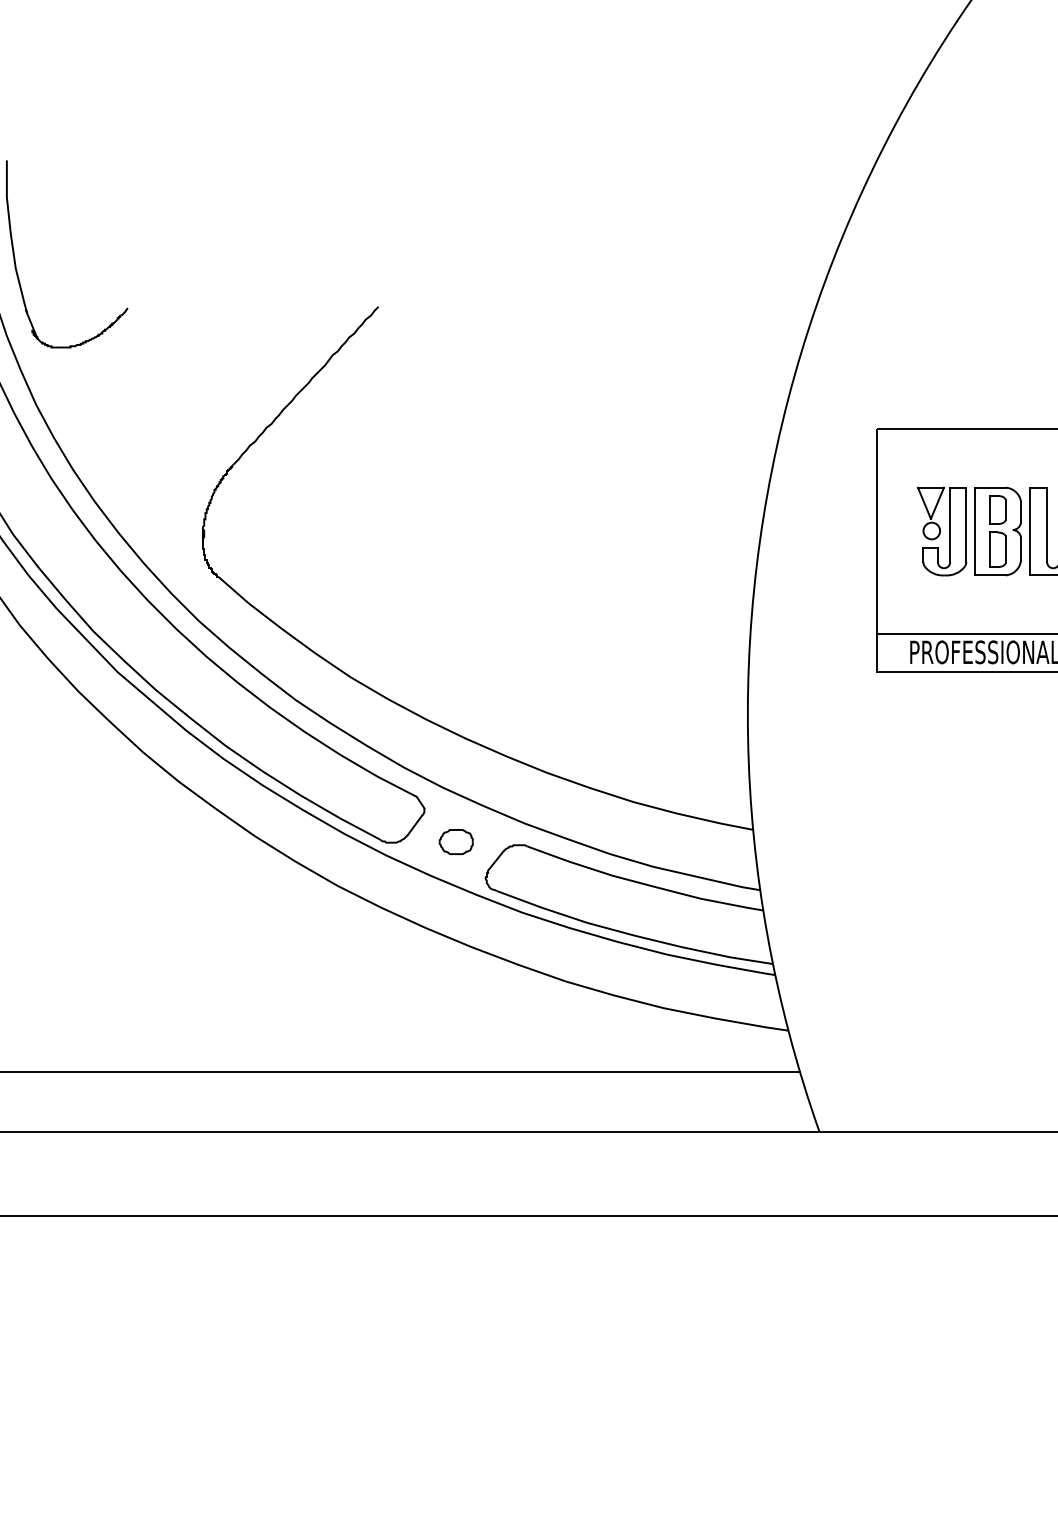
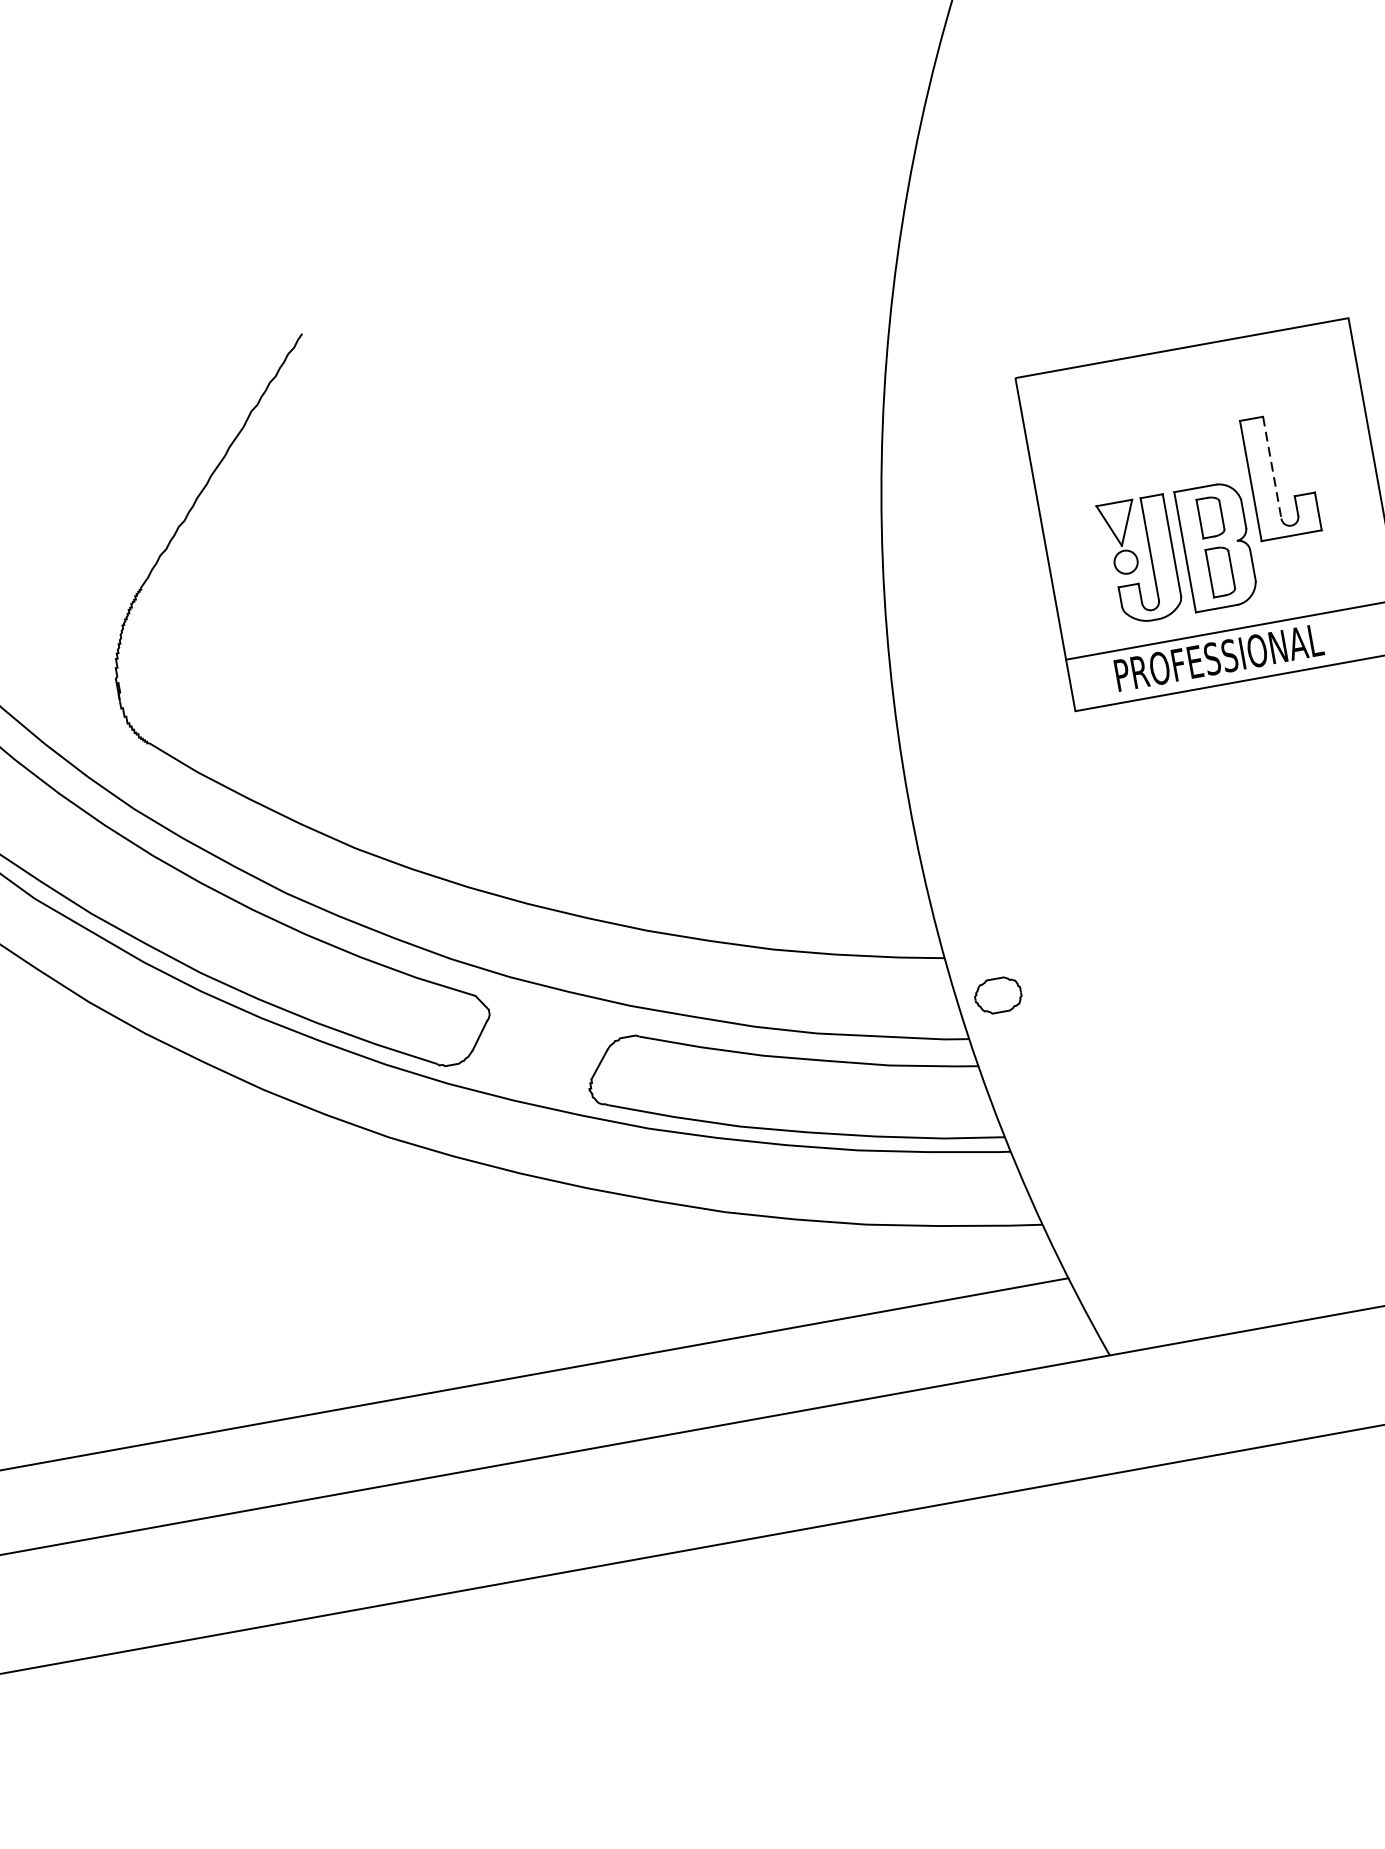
line: (1047, 525) -> (1272, 468), solid -> dashed
part: (969, 531) -> (1177, 553), moved
part: (455, 841) -> (997, 994), moved

